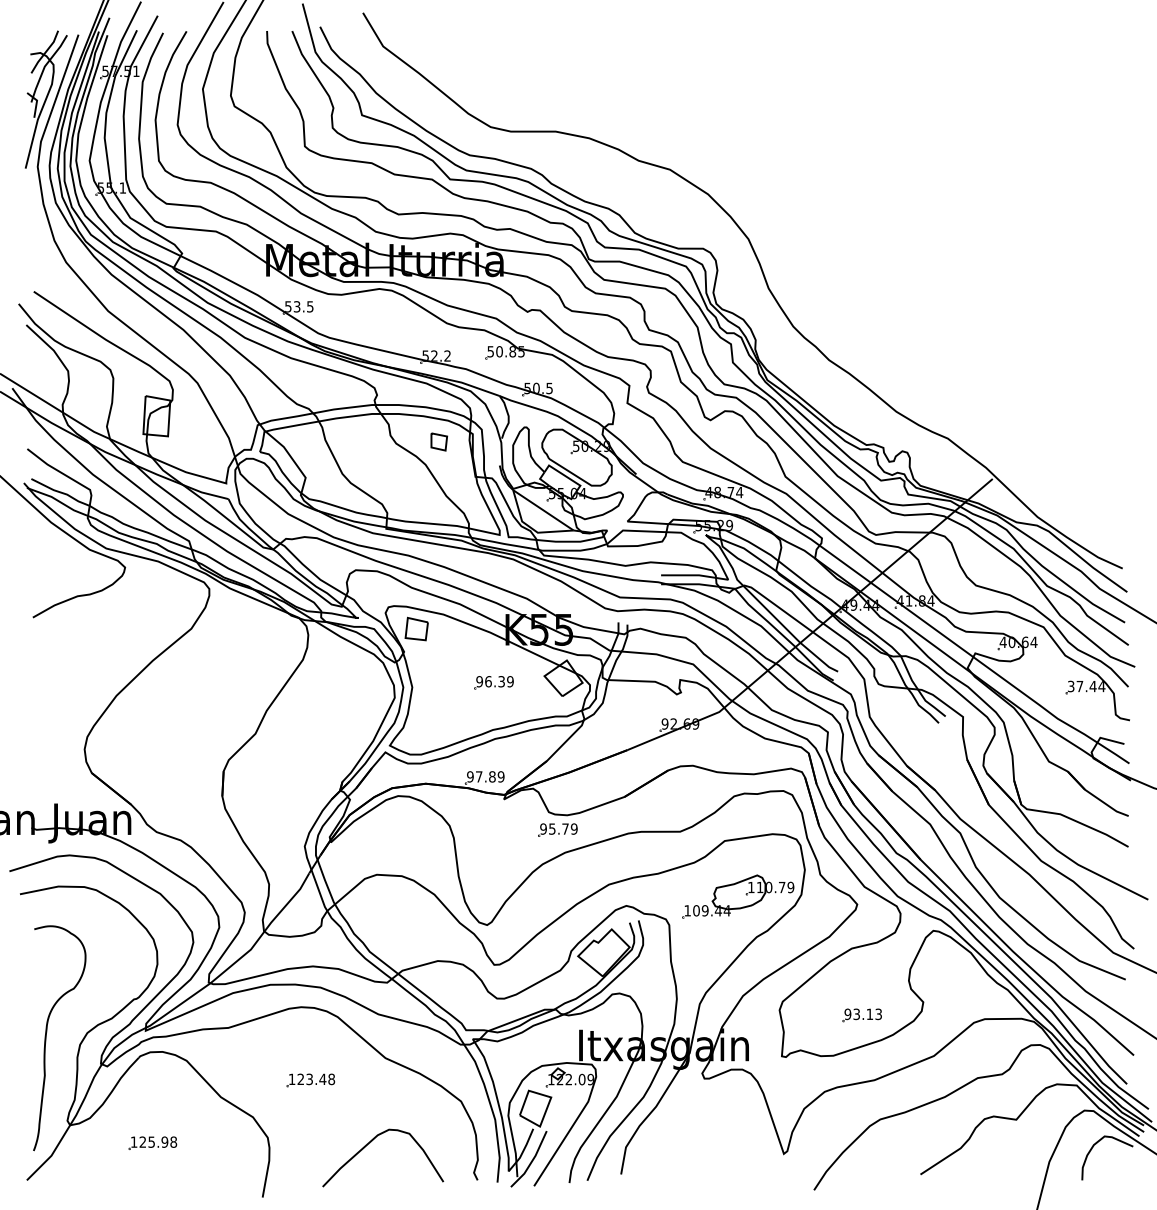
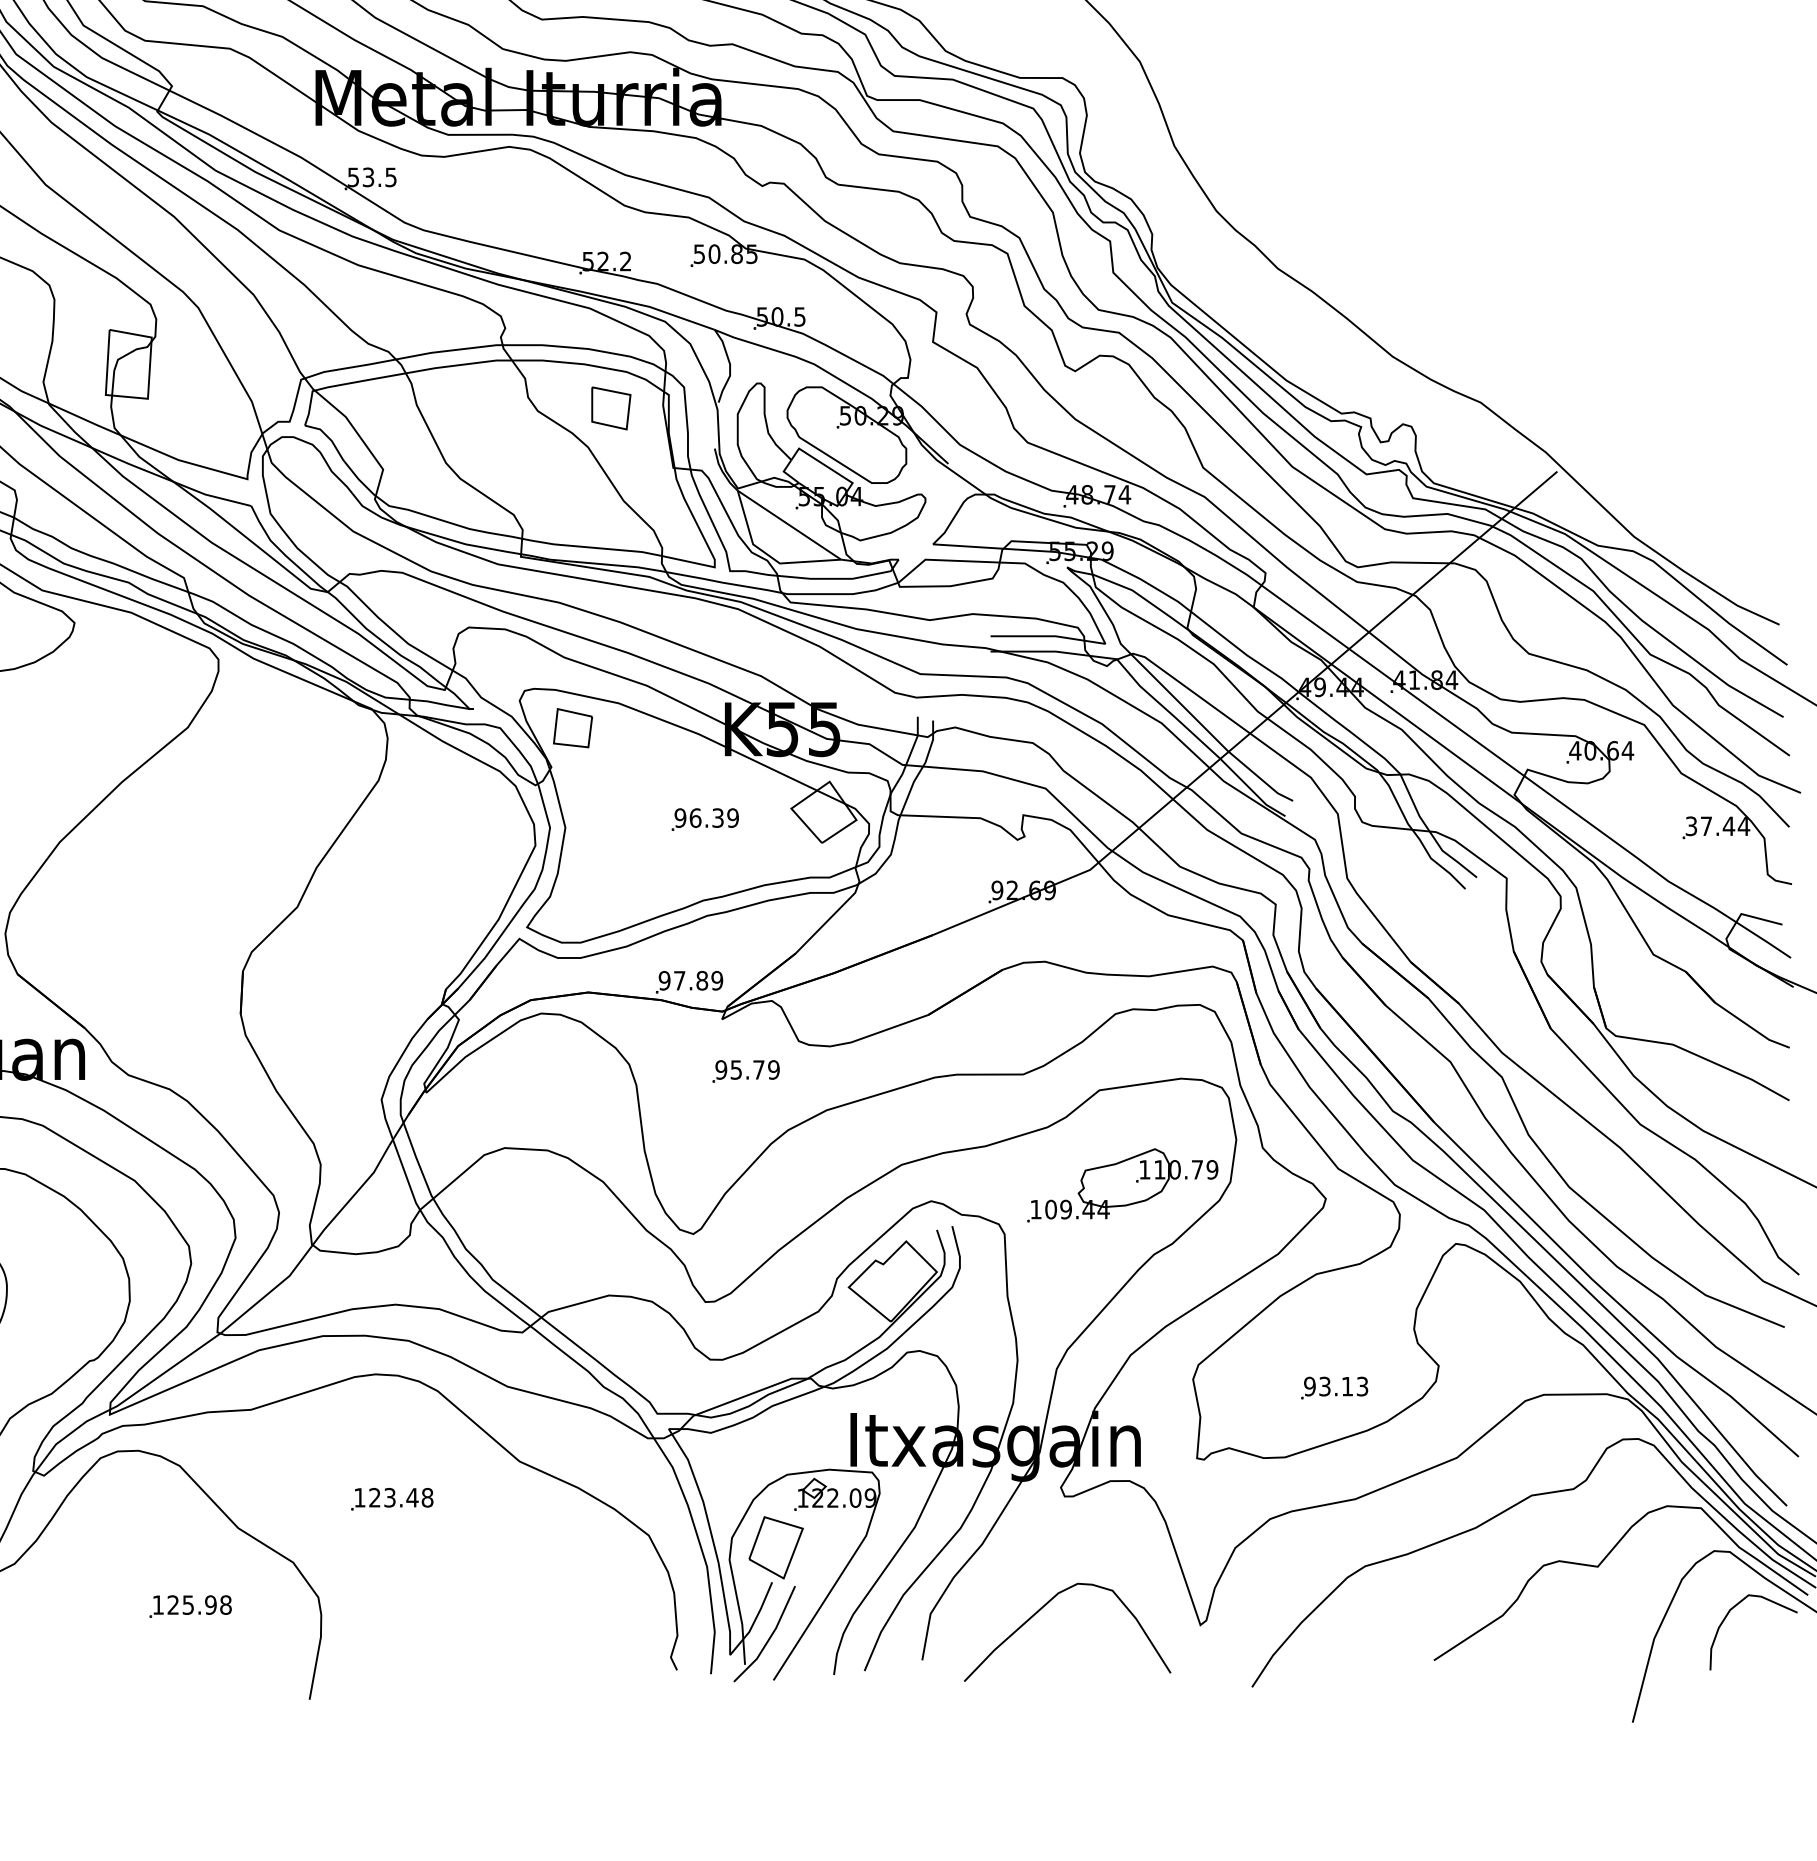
part: (439, 441) -> (611, 407), size x1.43
part: (557, 829) -> (745, 1070), moved
part: (152, 1142) -> (189, 1605), moved
curve: (370, 1143) -> (1045, 1607), moved

